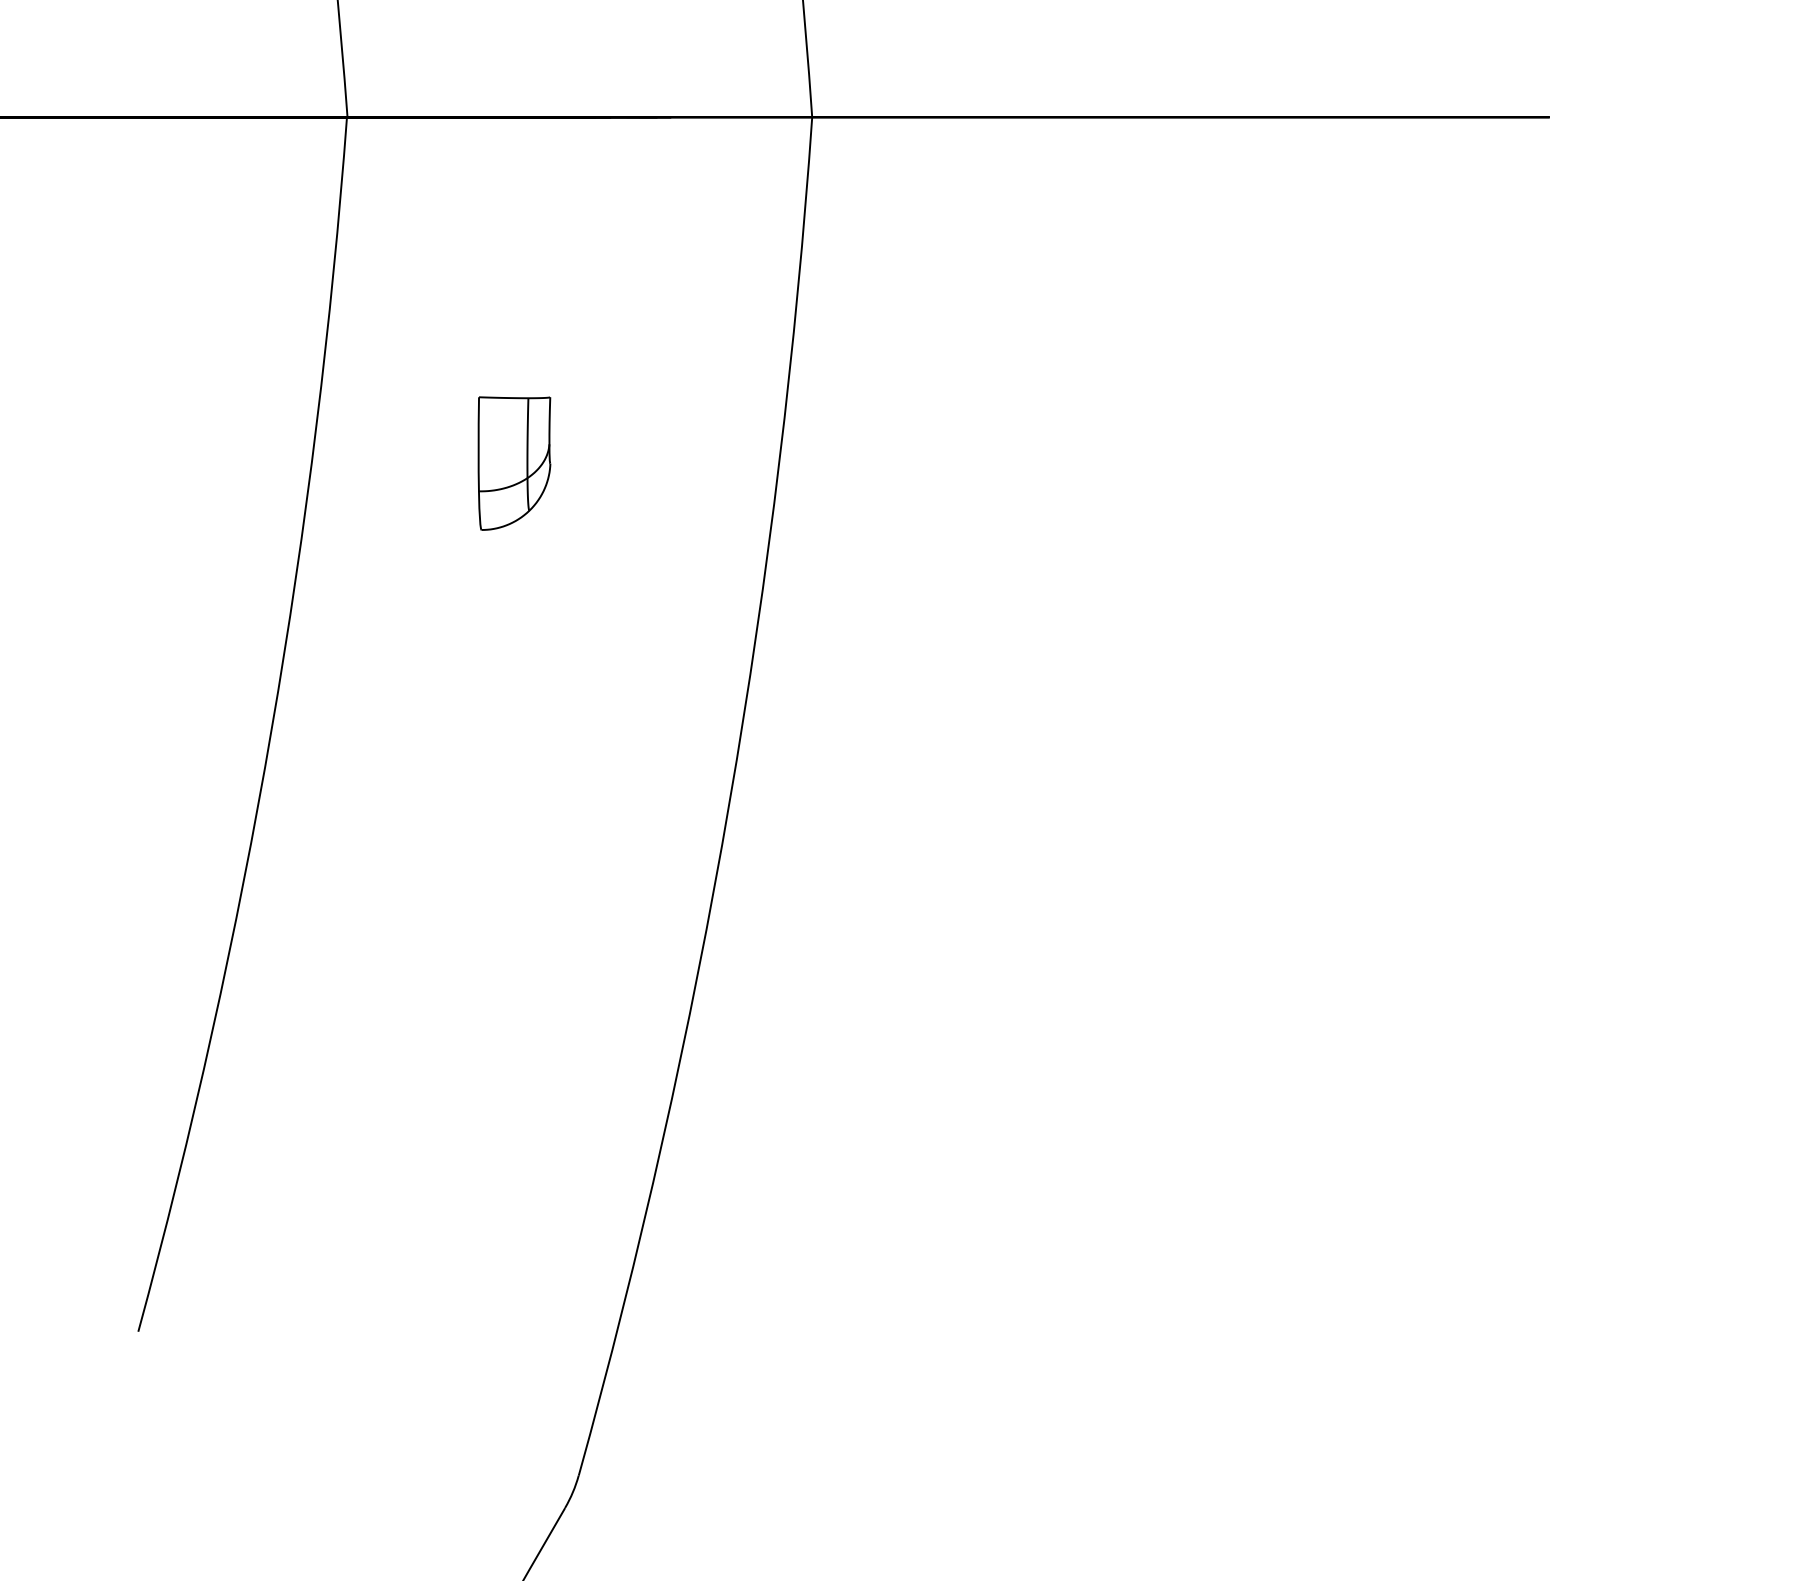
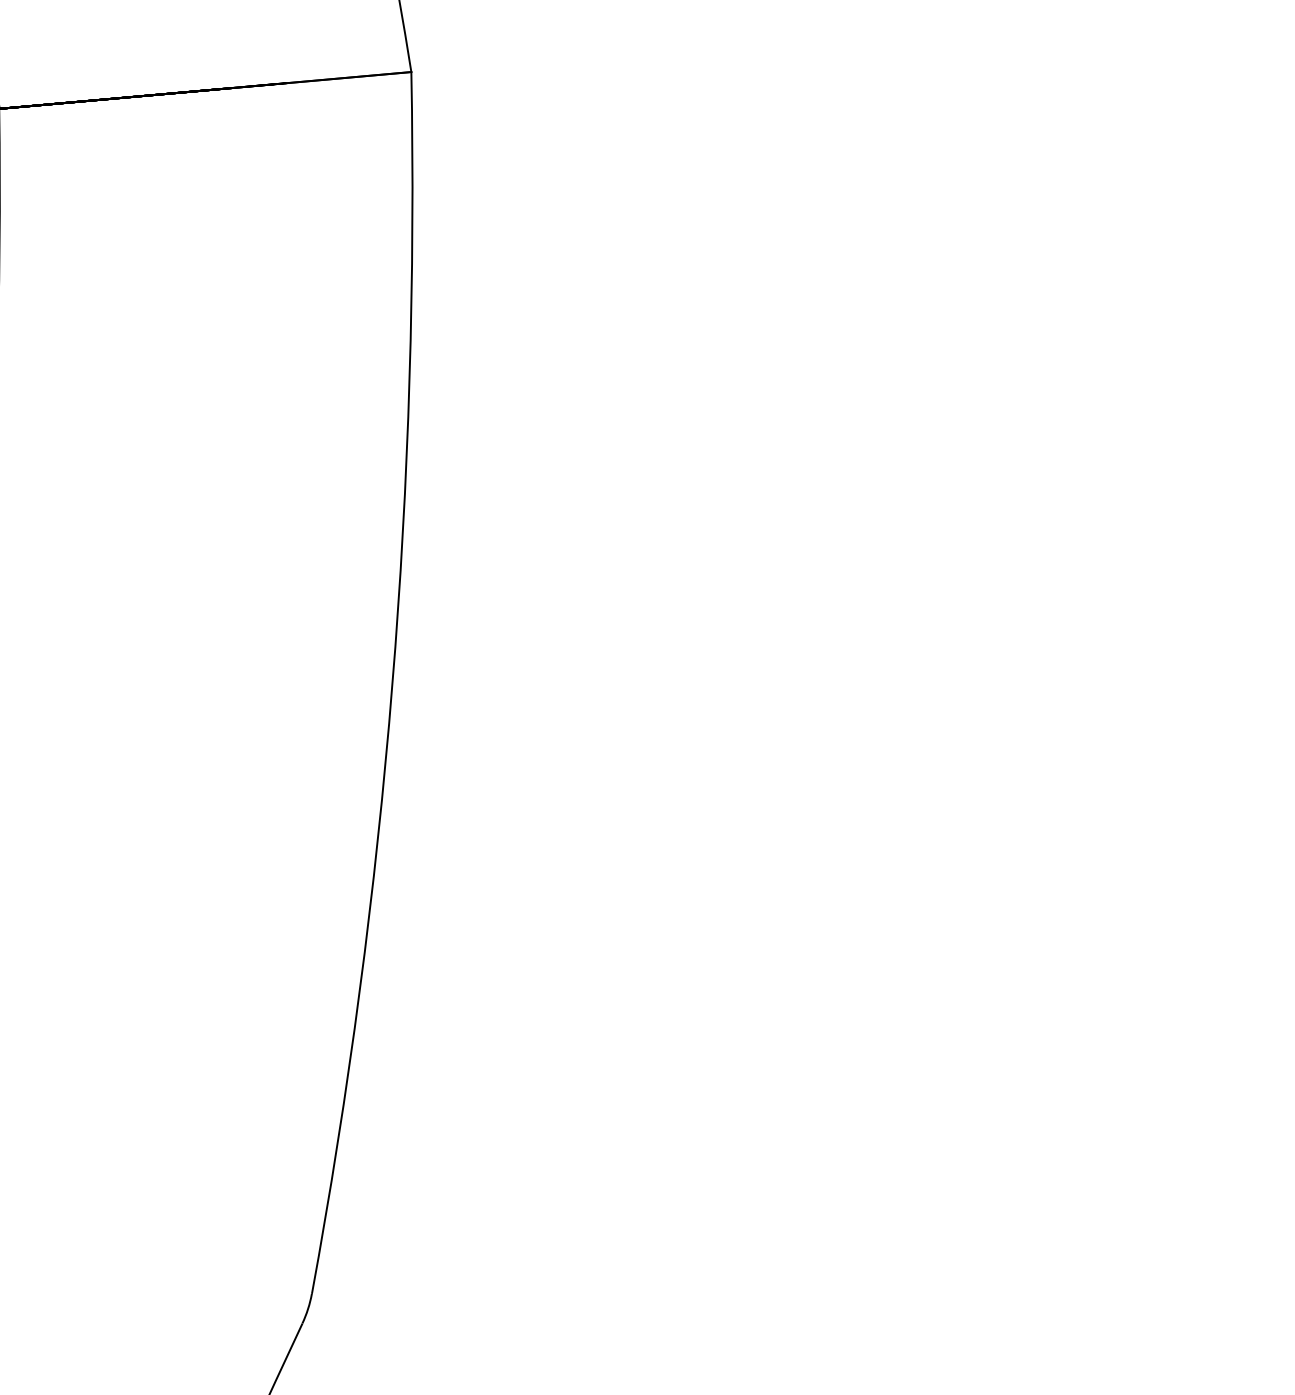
part: (514, 463) -> (175, 402), removed

